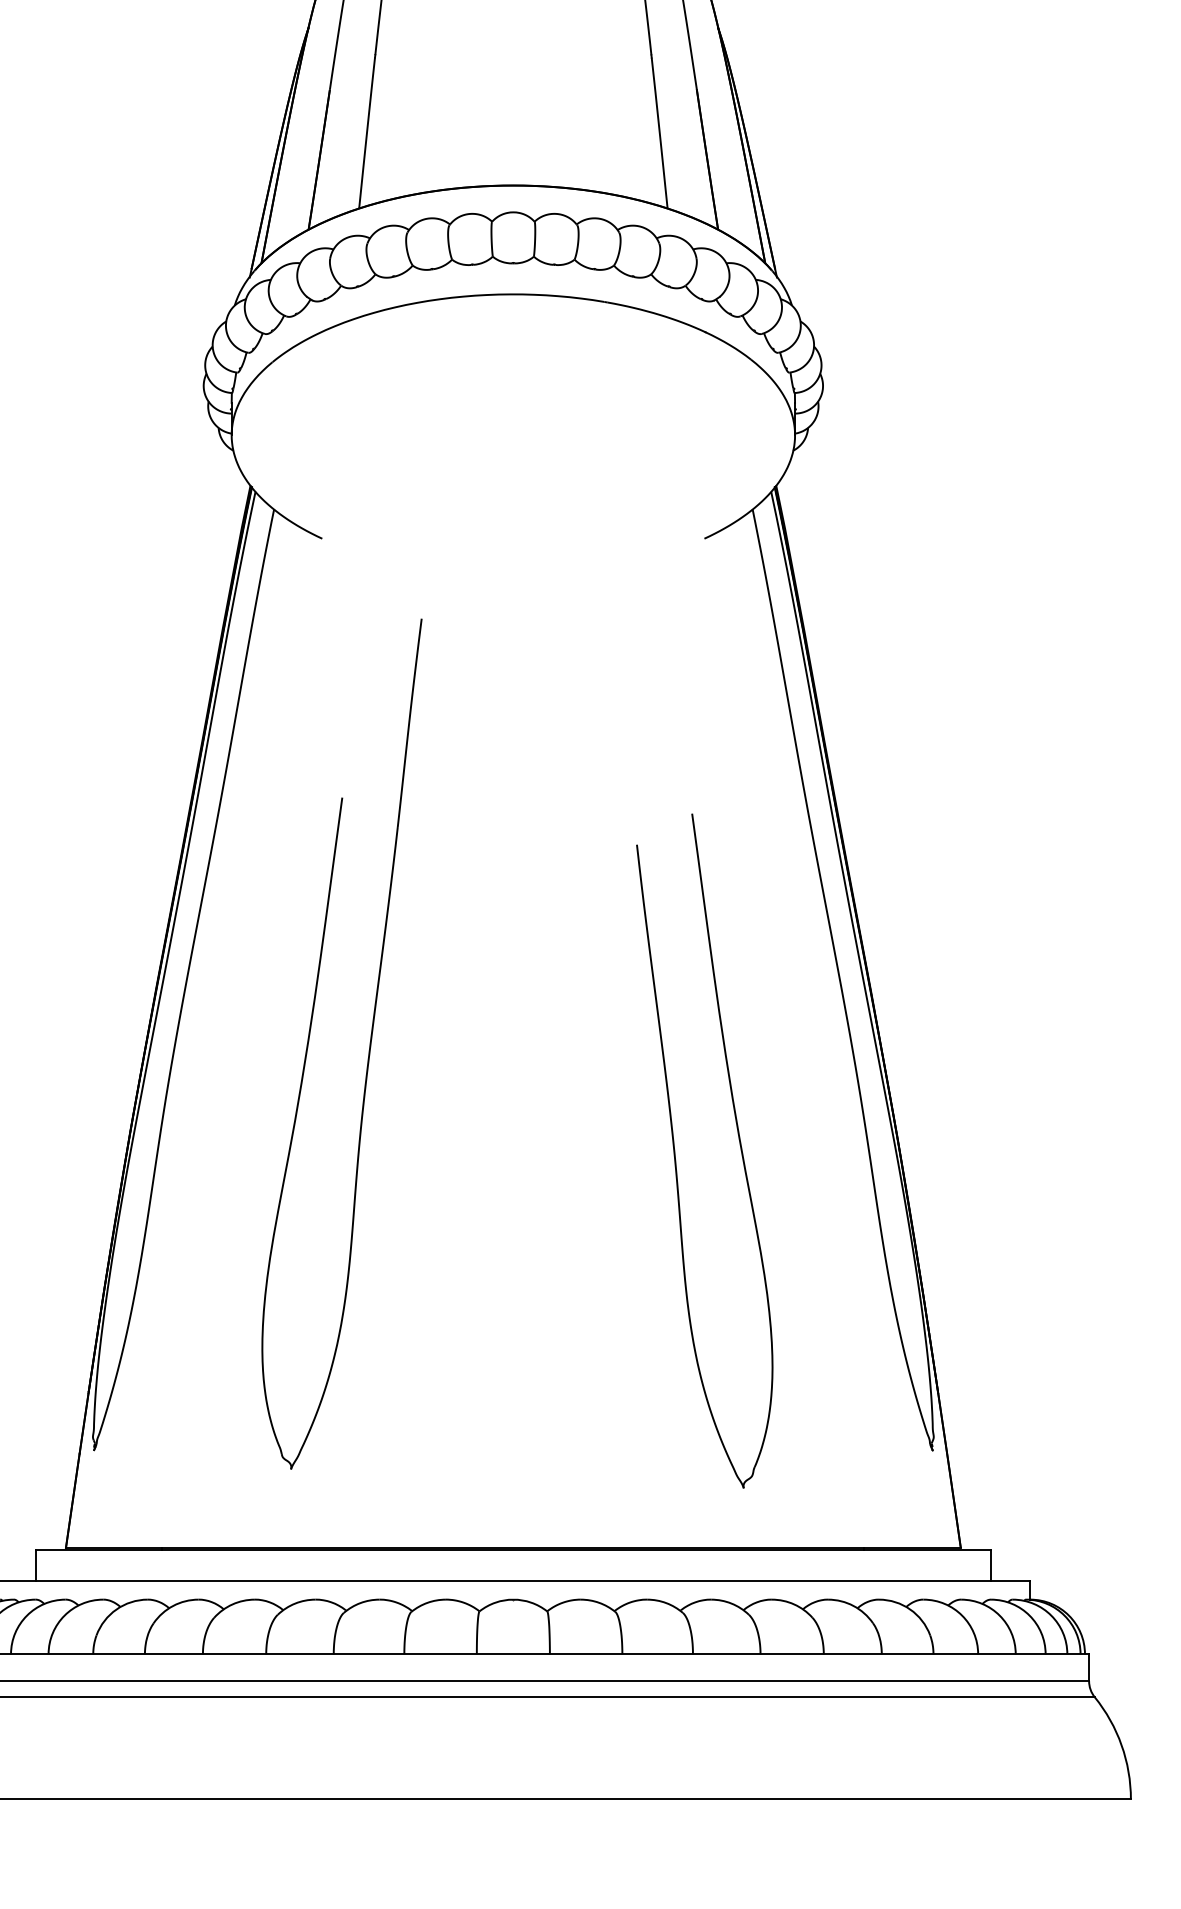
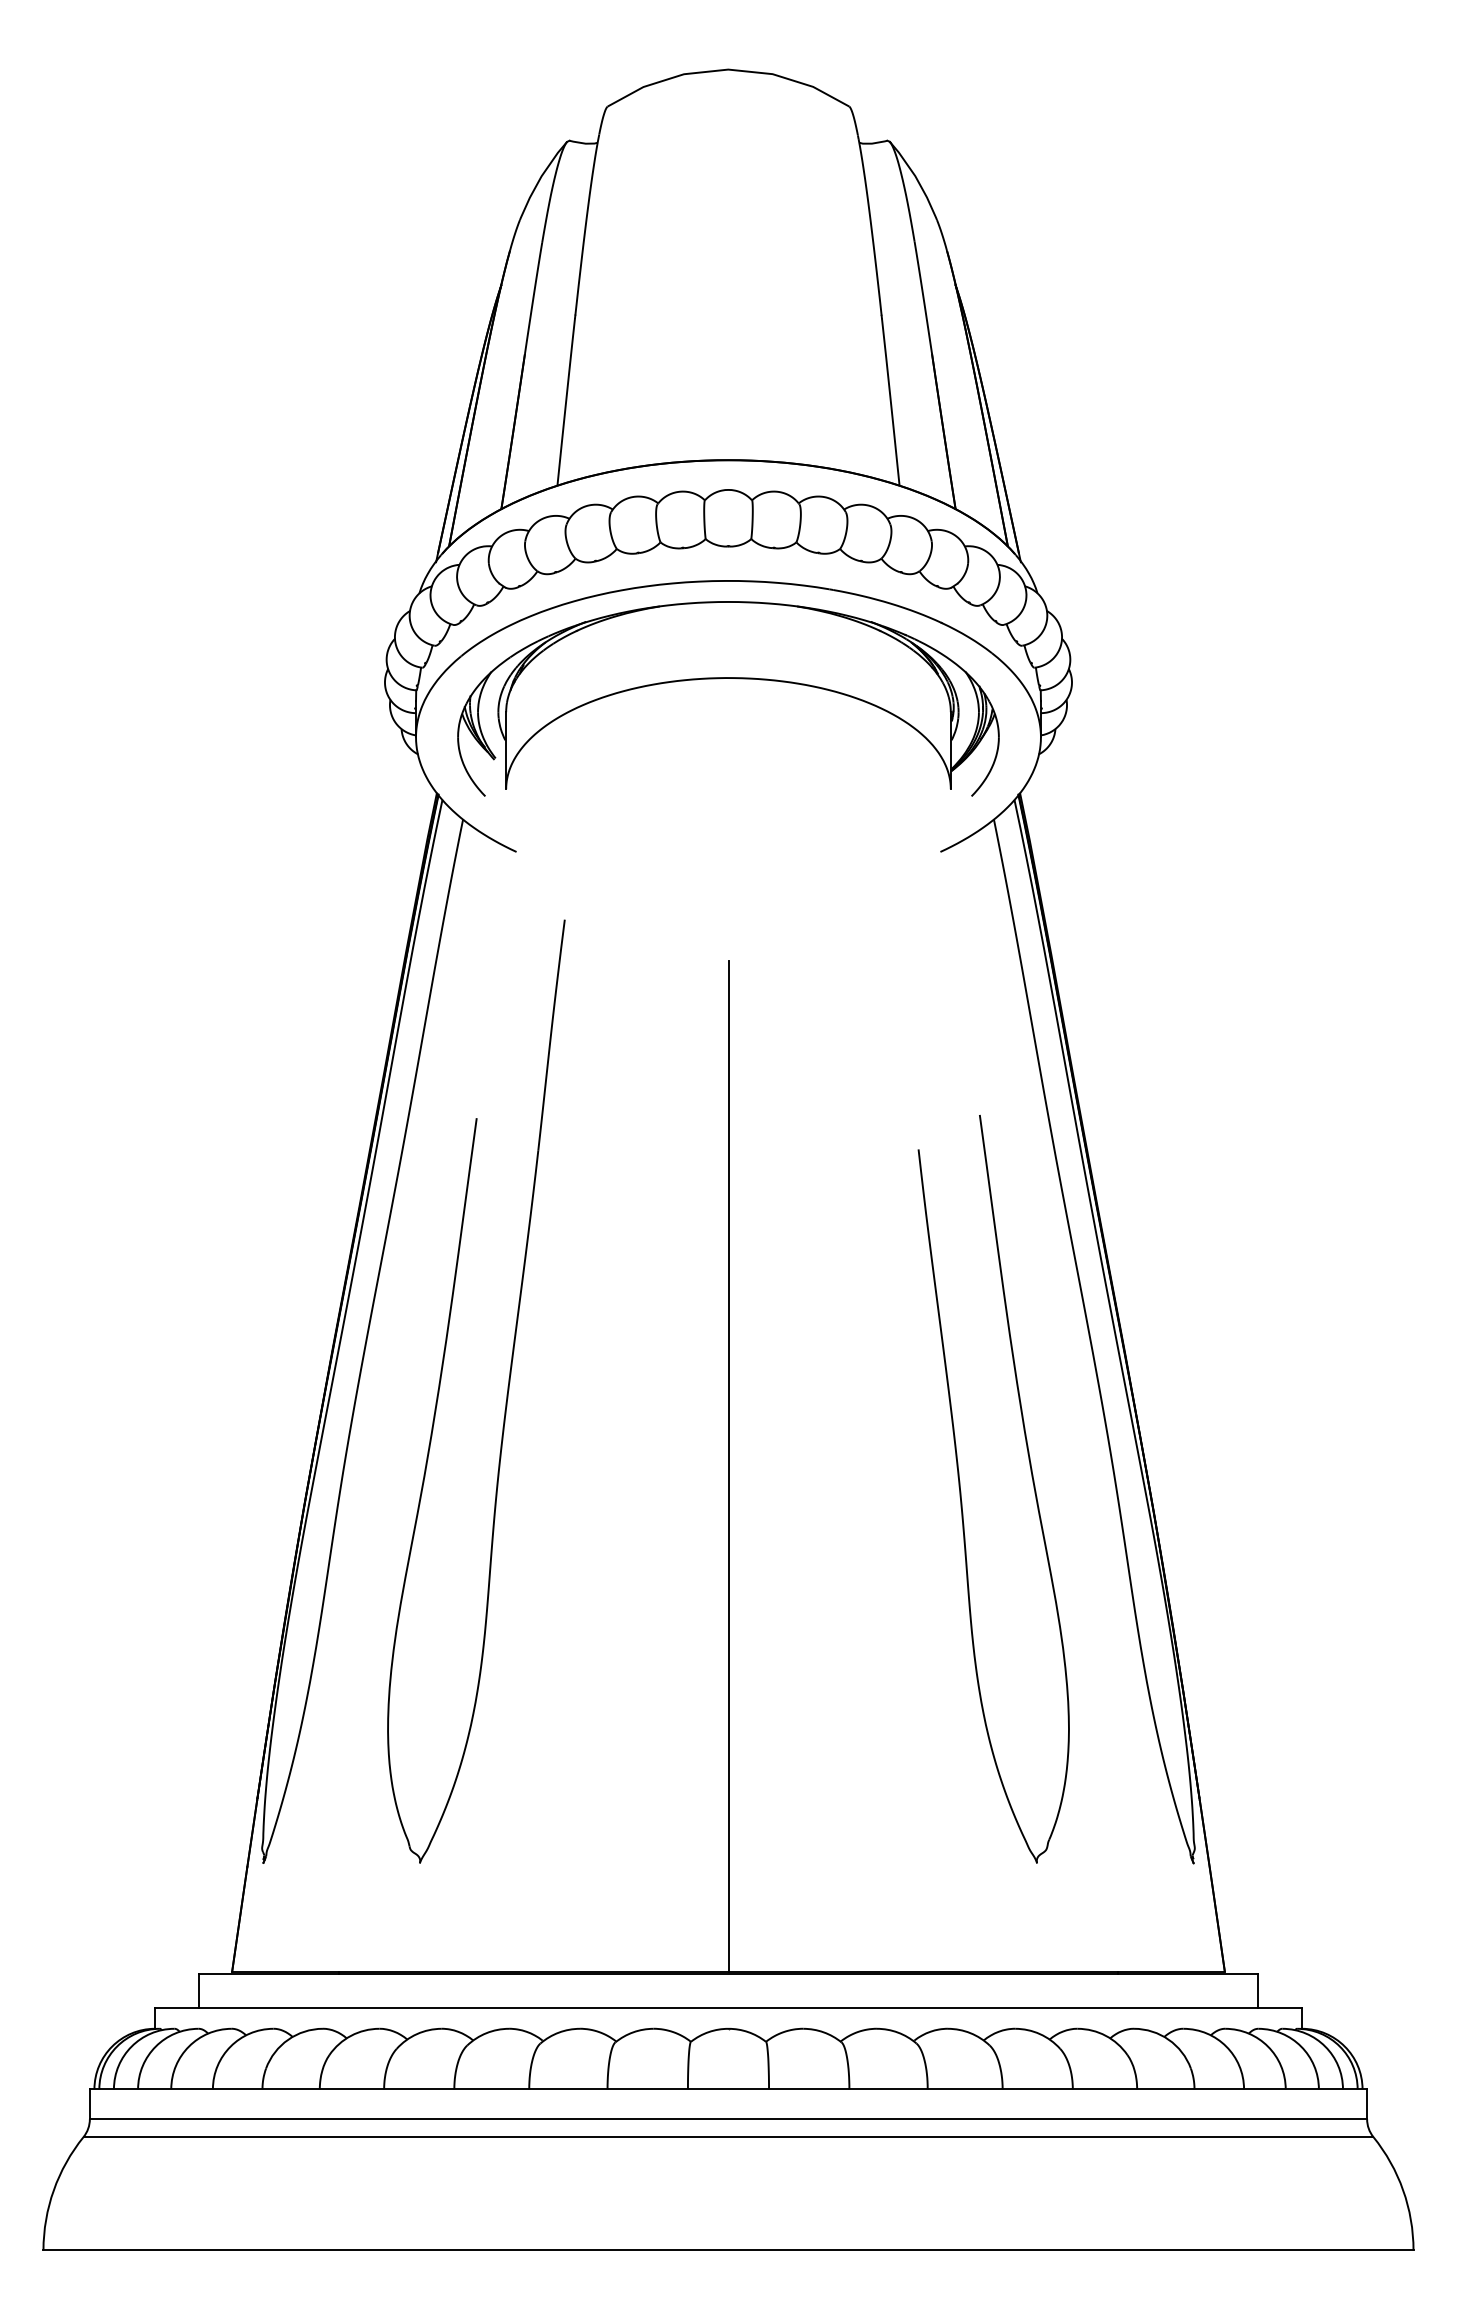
part: (513, 382) -> (728, 678), added
part: (369, 1046) -> (506, 1394), moved
line: (513, 1091) -> (728, 1465), added
part: (675, 1153) -> (961, 1491), moved

